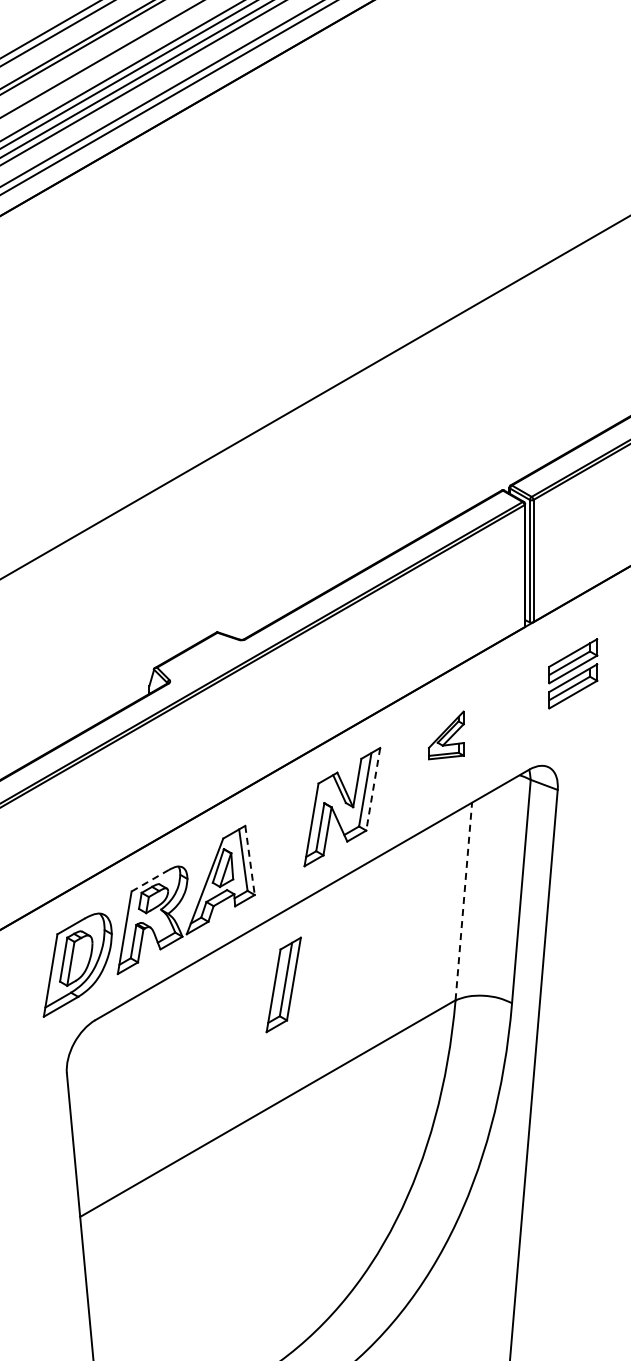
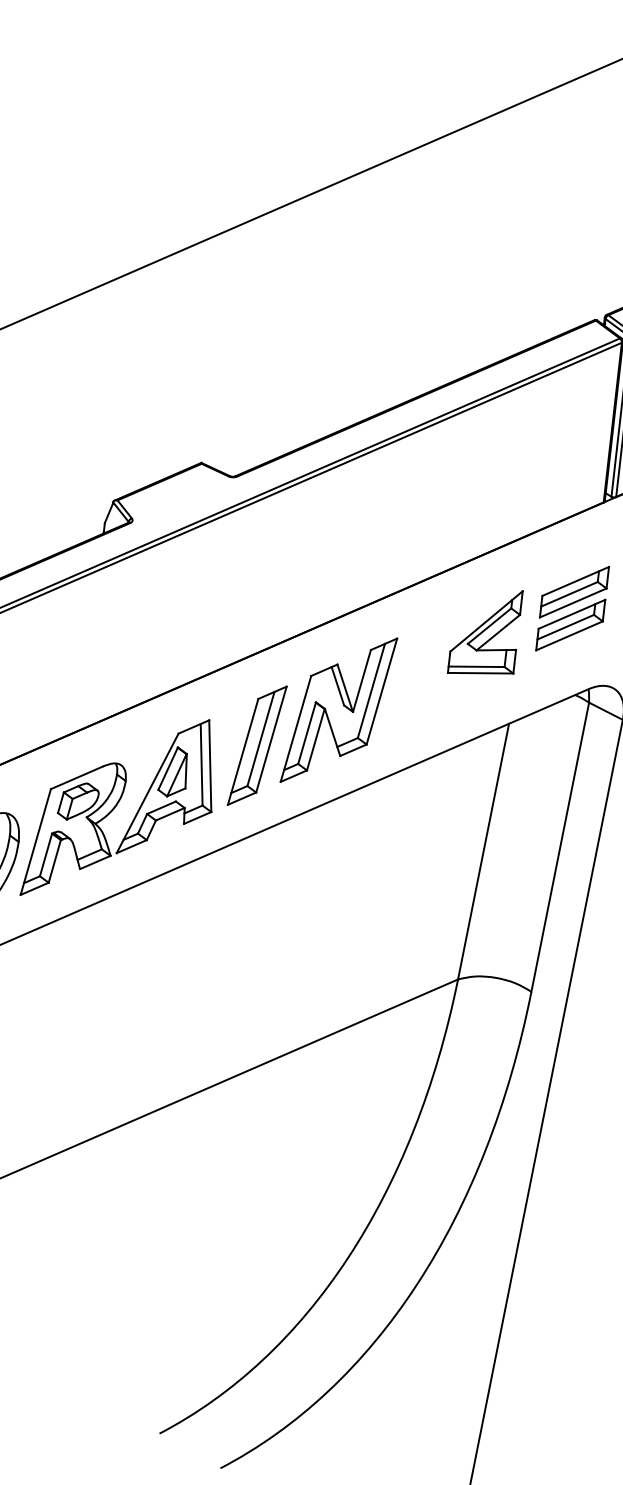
part: (510, 709) -> (573, 607), added
part: (446, 735) -> (485, 632), size x1.43
line: (373, 789) -> (382, 691), dashed -> solid
line: (250, 860) -> (210, 766), dashed -> solid
line: (150, 880) -> (77, 777), dashed -> solid
line: (463, 900) -> (483, 850), dashed -> solid
part: (283, 984) -> (256, 745), moved

